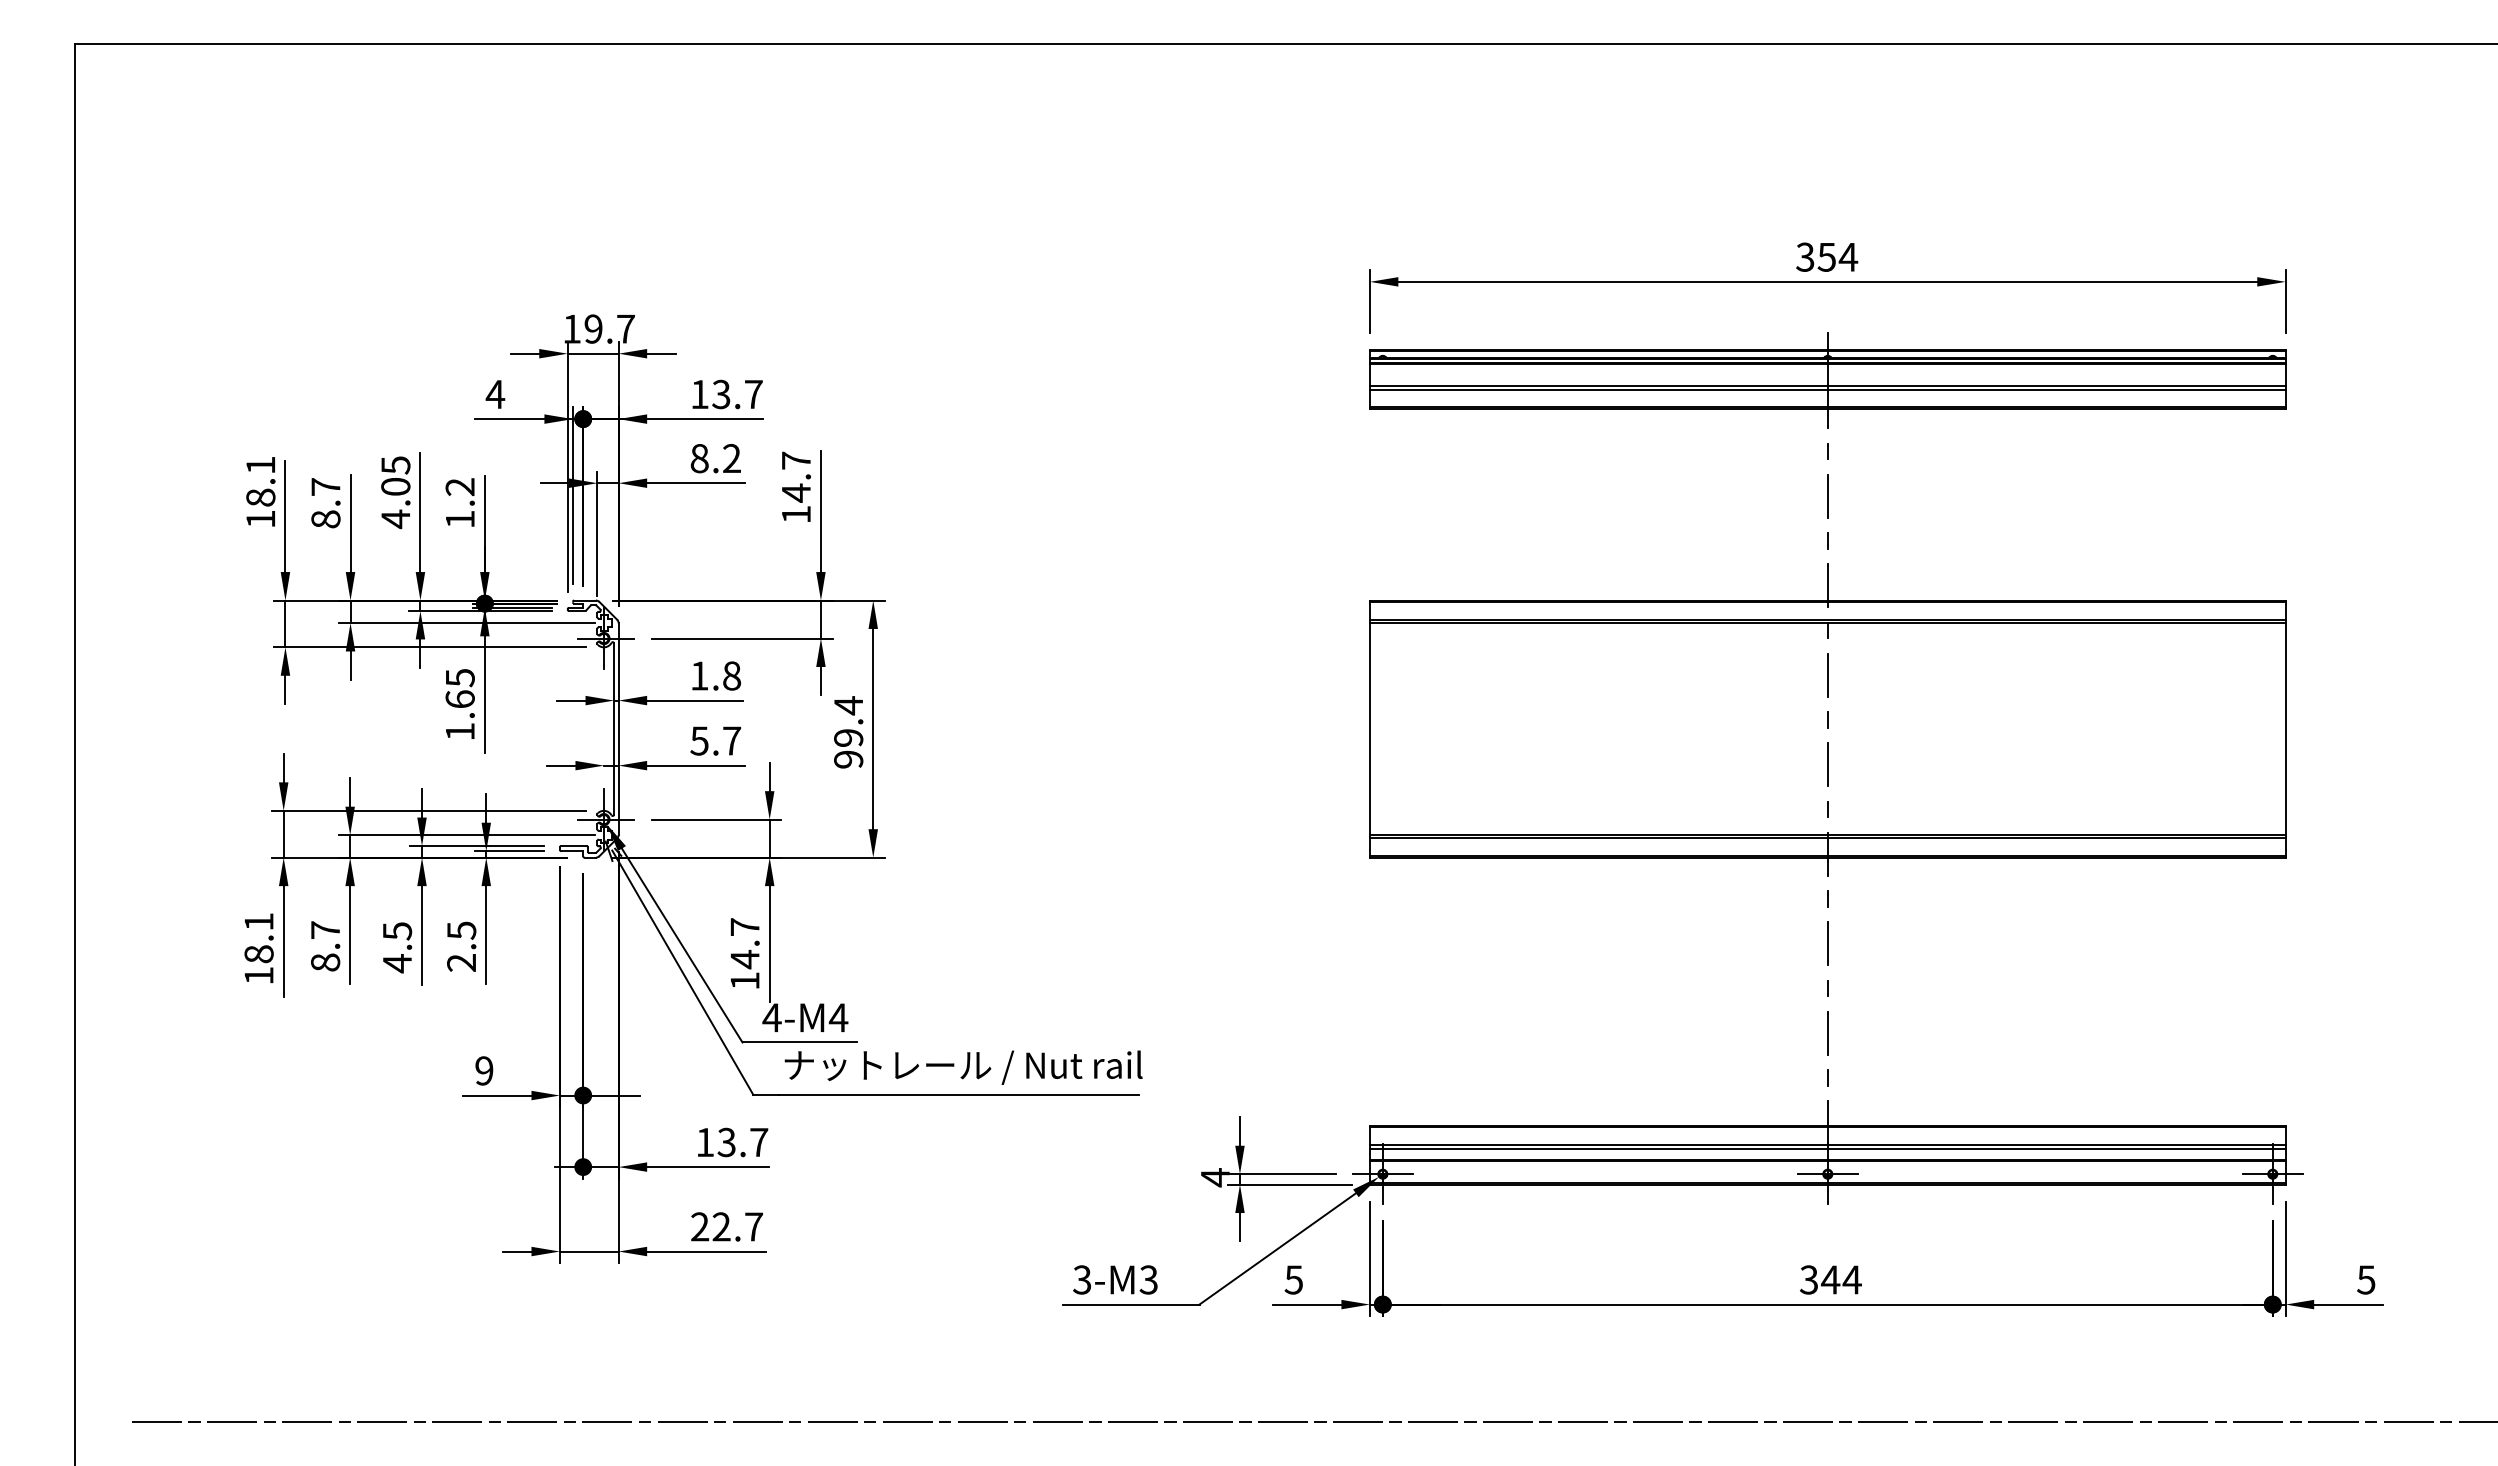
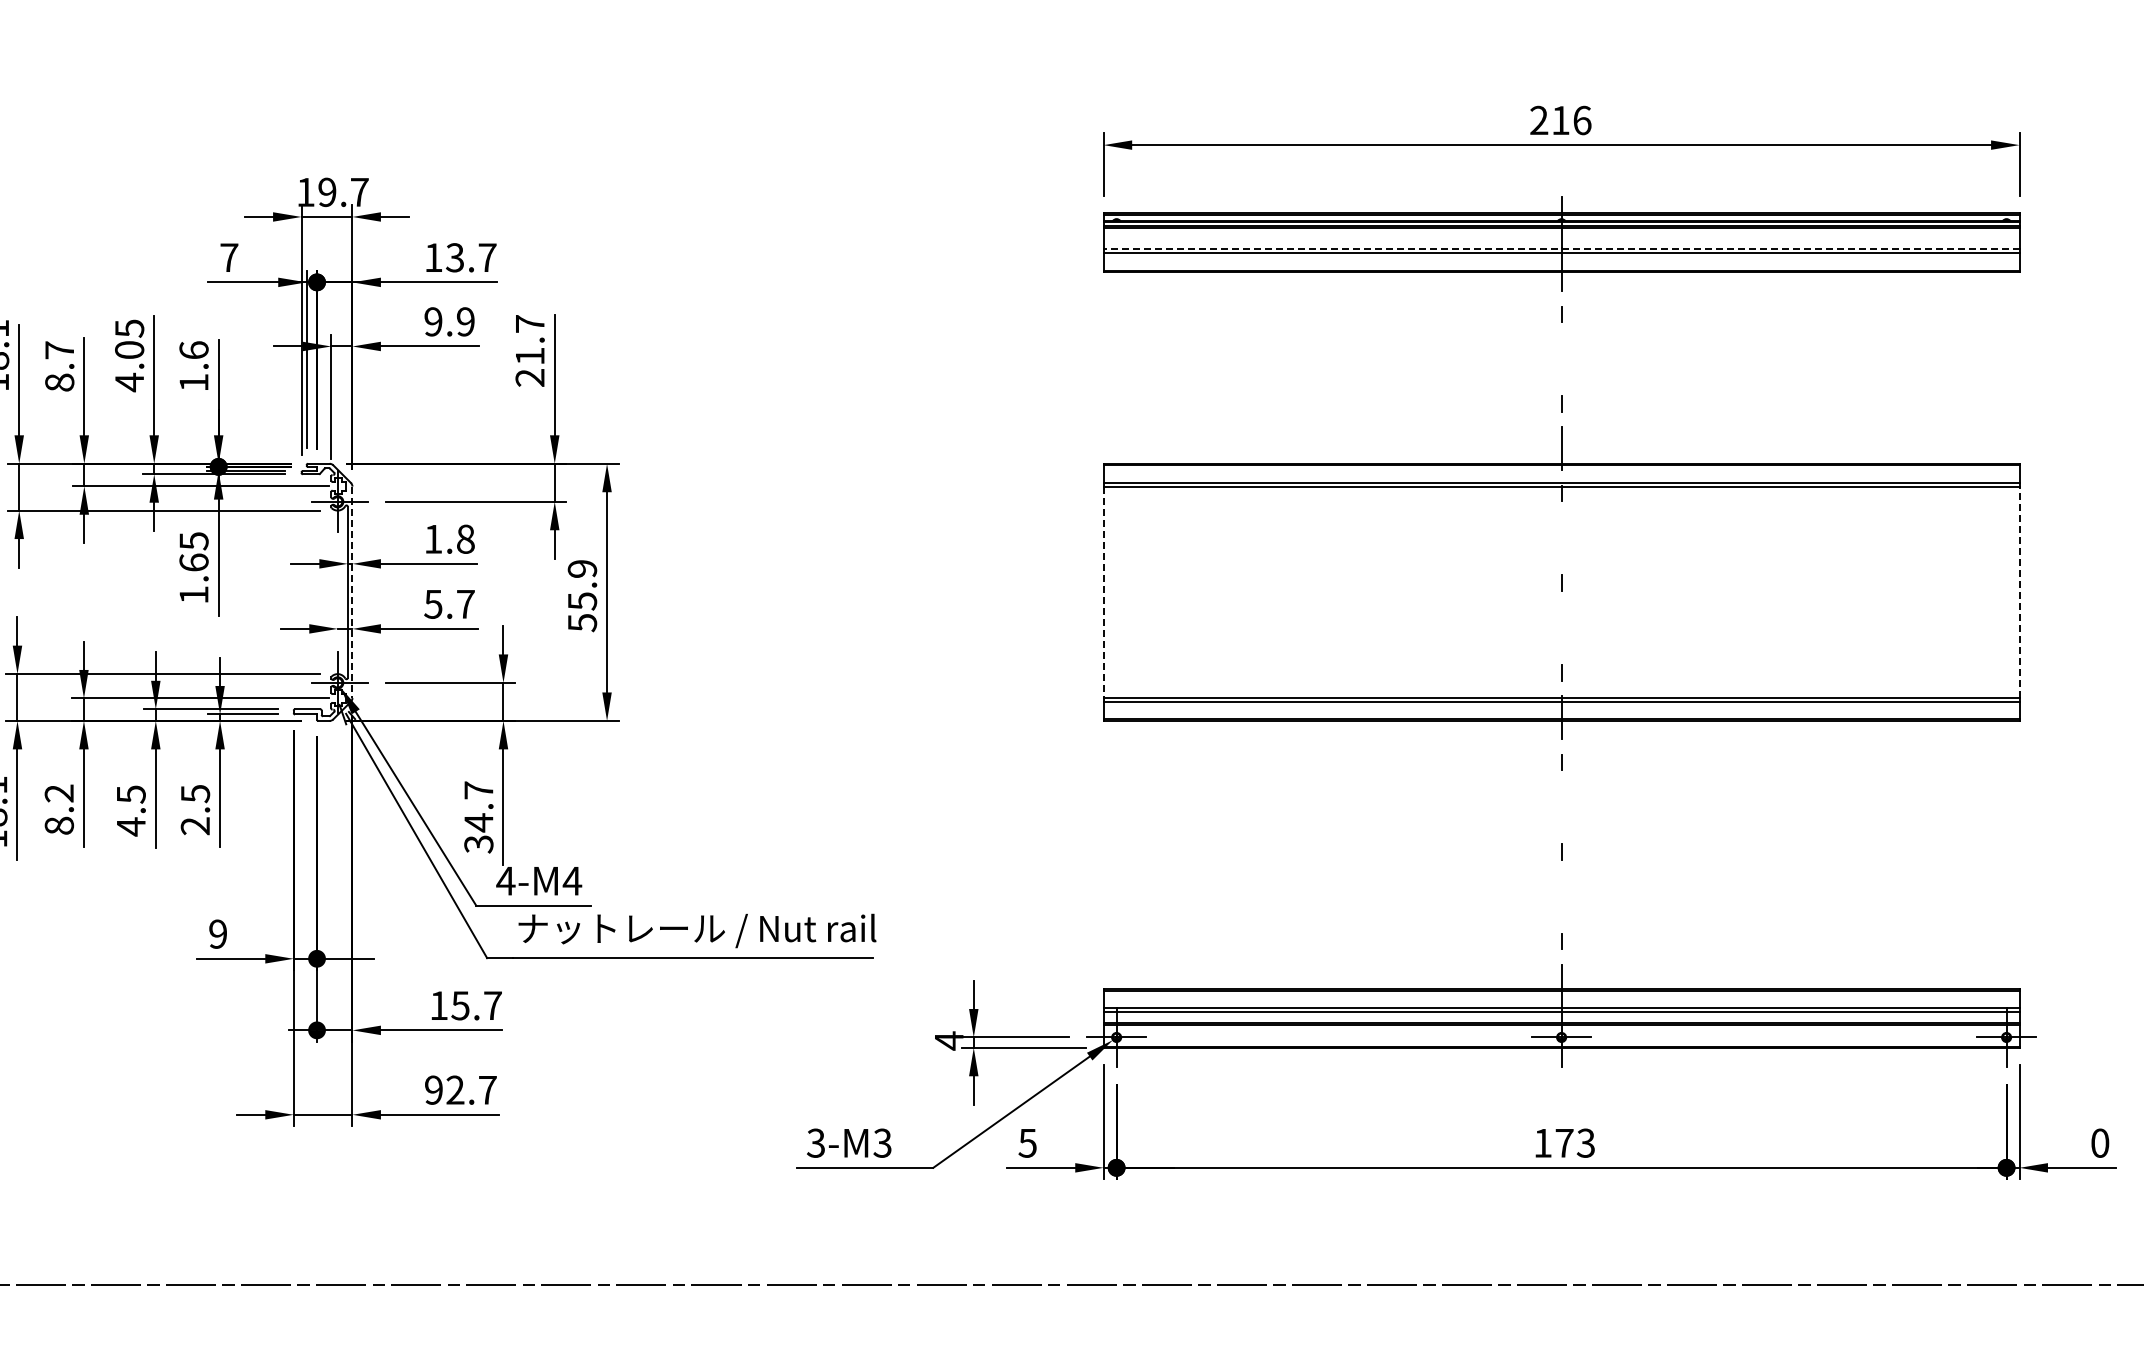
text: (1827, 256) -> (1561, 119), 354 -> 216
line: (1827, 385) -> (1561, 248), solid -> dashed
text: (495, 394) -> (229, 257), 4 -> 7
text: (715, 458) -> (449, 321), 8.2 -> 9.9
text: (459, 487) -> (193, 350), 1.2 -> 1.6
line: (1827, 495) -> (1561, 358), removed
text: (795, 503) -> (529, 366), 14.7 -> 21.7
line: (1827, 674) -> (1561, 537), removed
line: (618, 729) -> (352, 592), solid -> dashed
line: (1369, 729) -> (1103, 592), solid -> dashed
line: (2285, 729) -> (2019, 592), solid -> dashed
text: (848, 732) -> (582, 595), 99.4 -> 55.9
line: (1827, 764) -> (1561, 627), removed
text: (324, 930) -> (58, 793), 8.7 -> 8.2
line: (1827, 943) -> (1561, 806), removed
text: (744, 981) -> (478, 844), 14.7 -> 34.7
line: (1827, 1032) -> (1561, 895), removed
text: (726, 1141) -> (460, 1004), 13.7 -> 15.7
text: (700, 1226) -> (434, 1089), 22.7 -> 92.7
text: (1830, 1279) -> (1564, 1142), 344 -> 173
text: (2366, 1279) -> (2100, 1142), 5 -> 0

